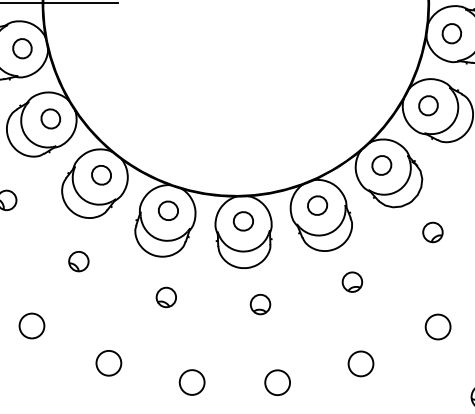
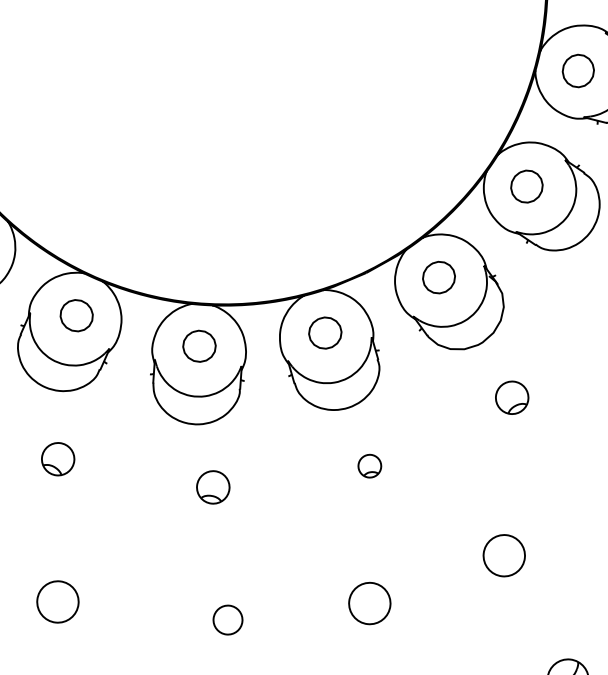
part: (352, 281) -> (370, 465), size x0.7
circle: (191, 382) -> (56, 601), moved
circle: (277, 382) -> (227, 619), size x0.7

